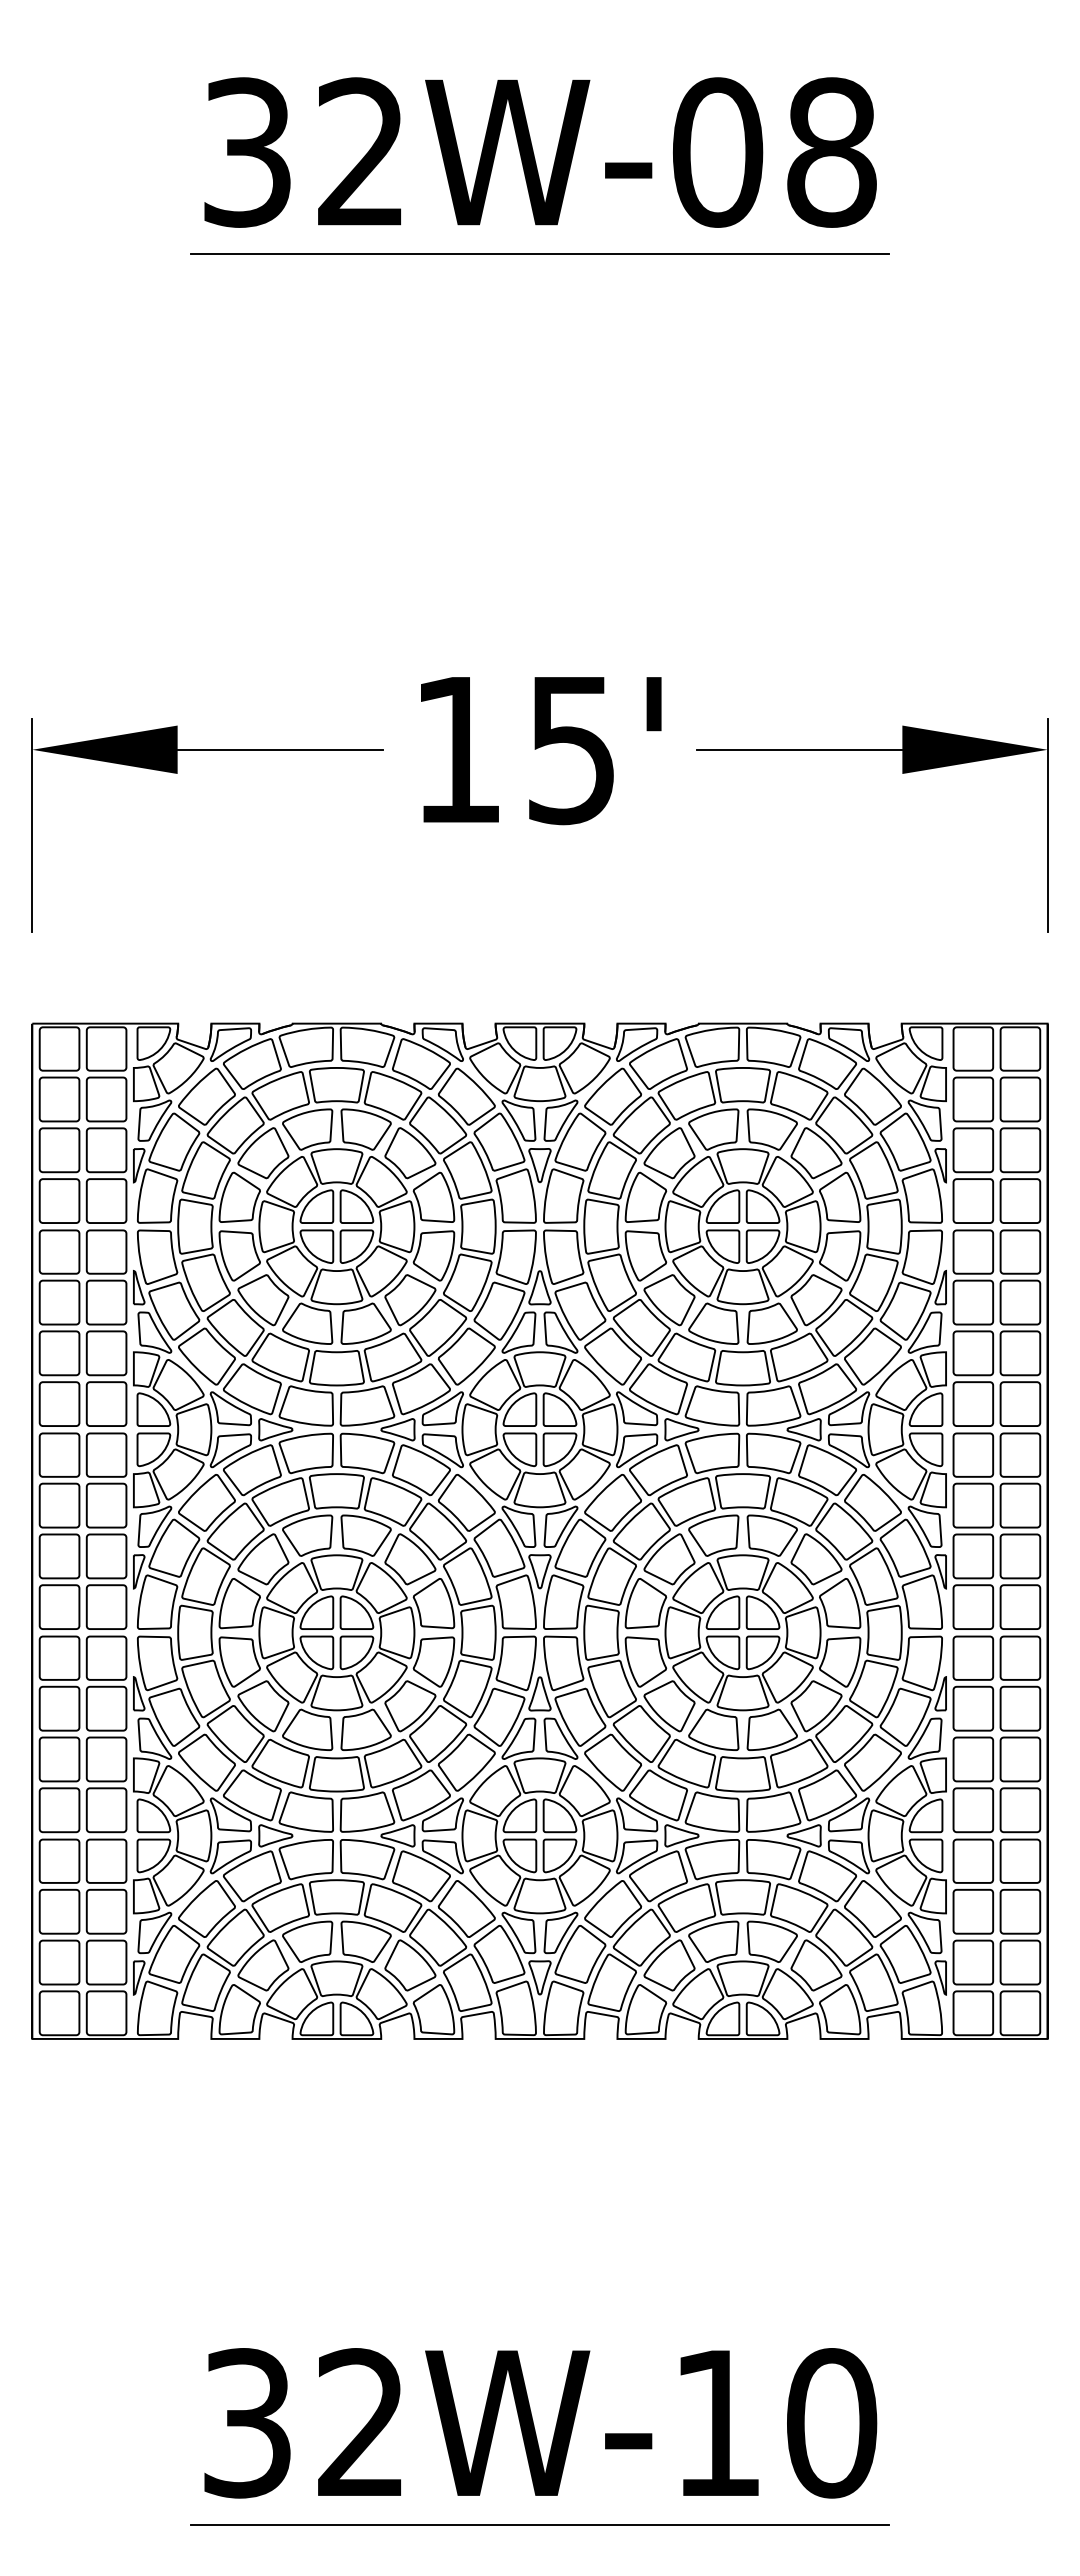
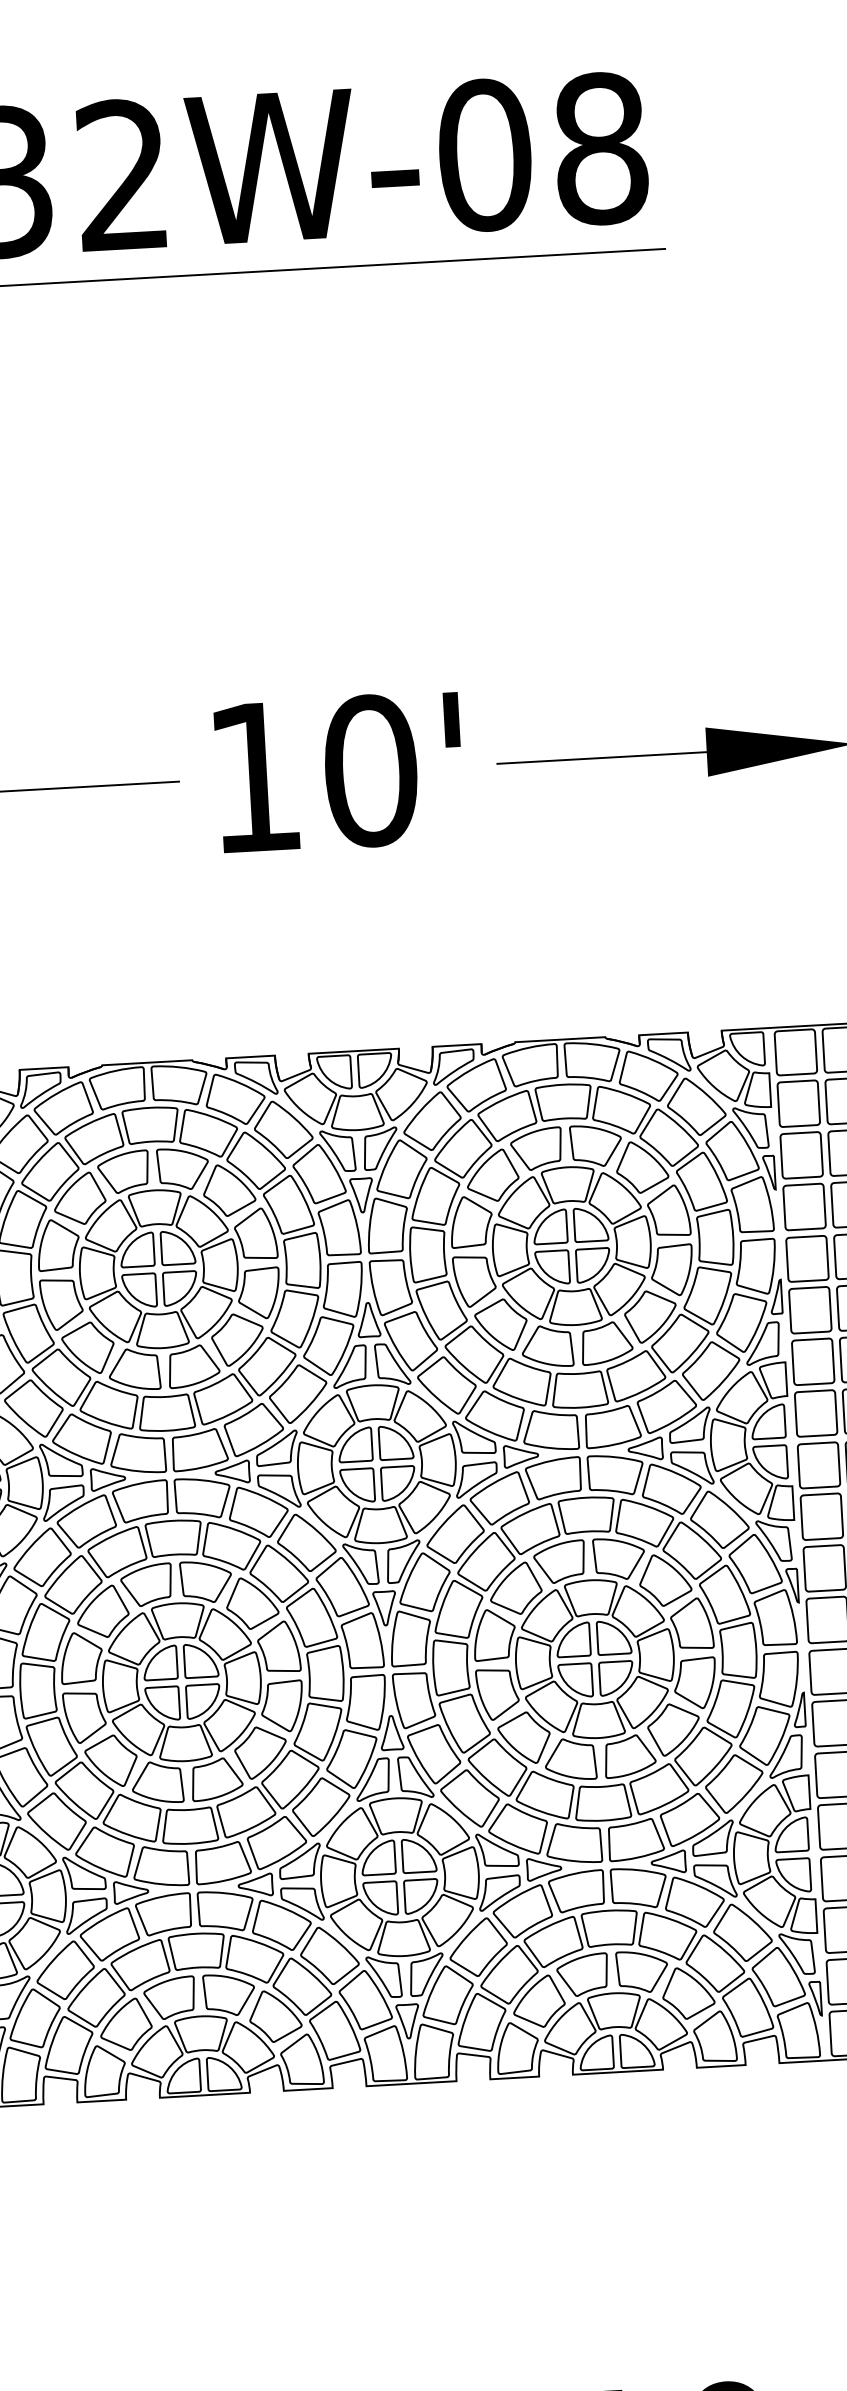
text: (572, 749) -> (371, 770), 15' -> 10'

